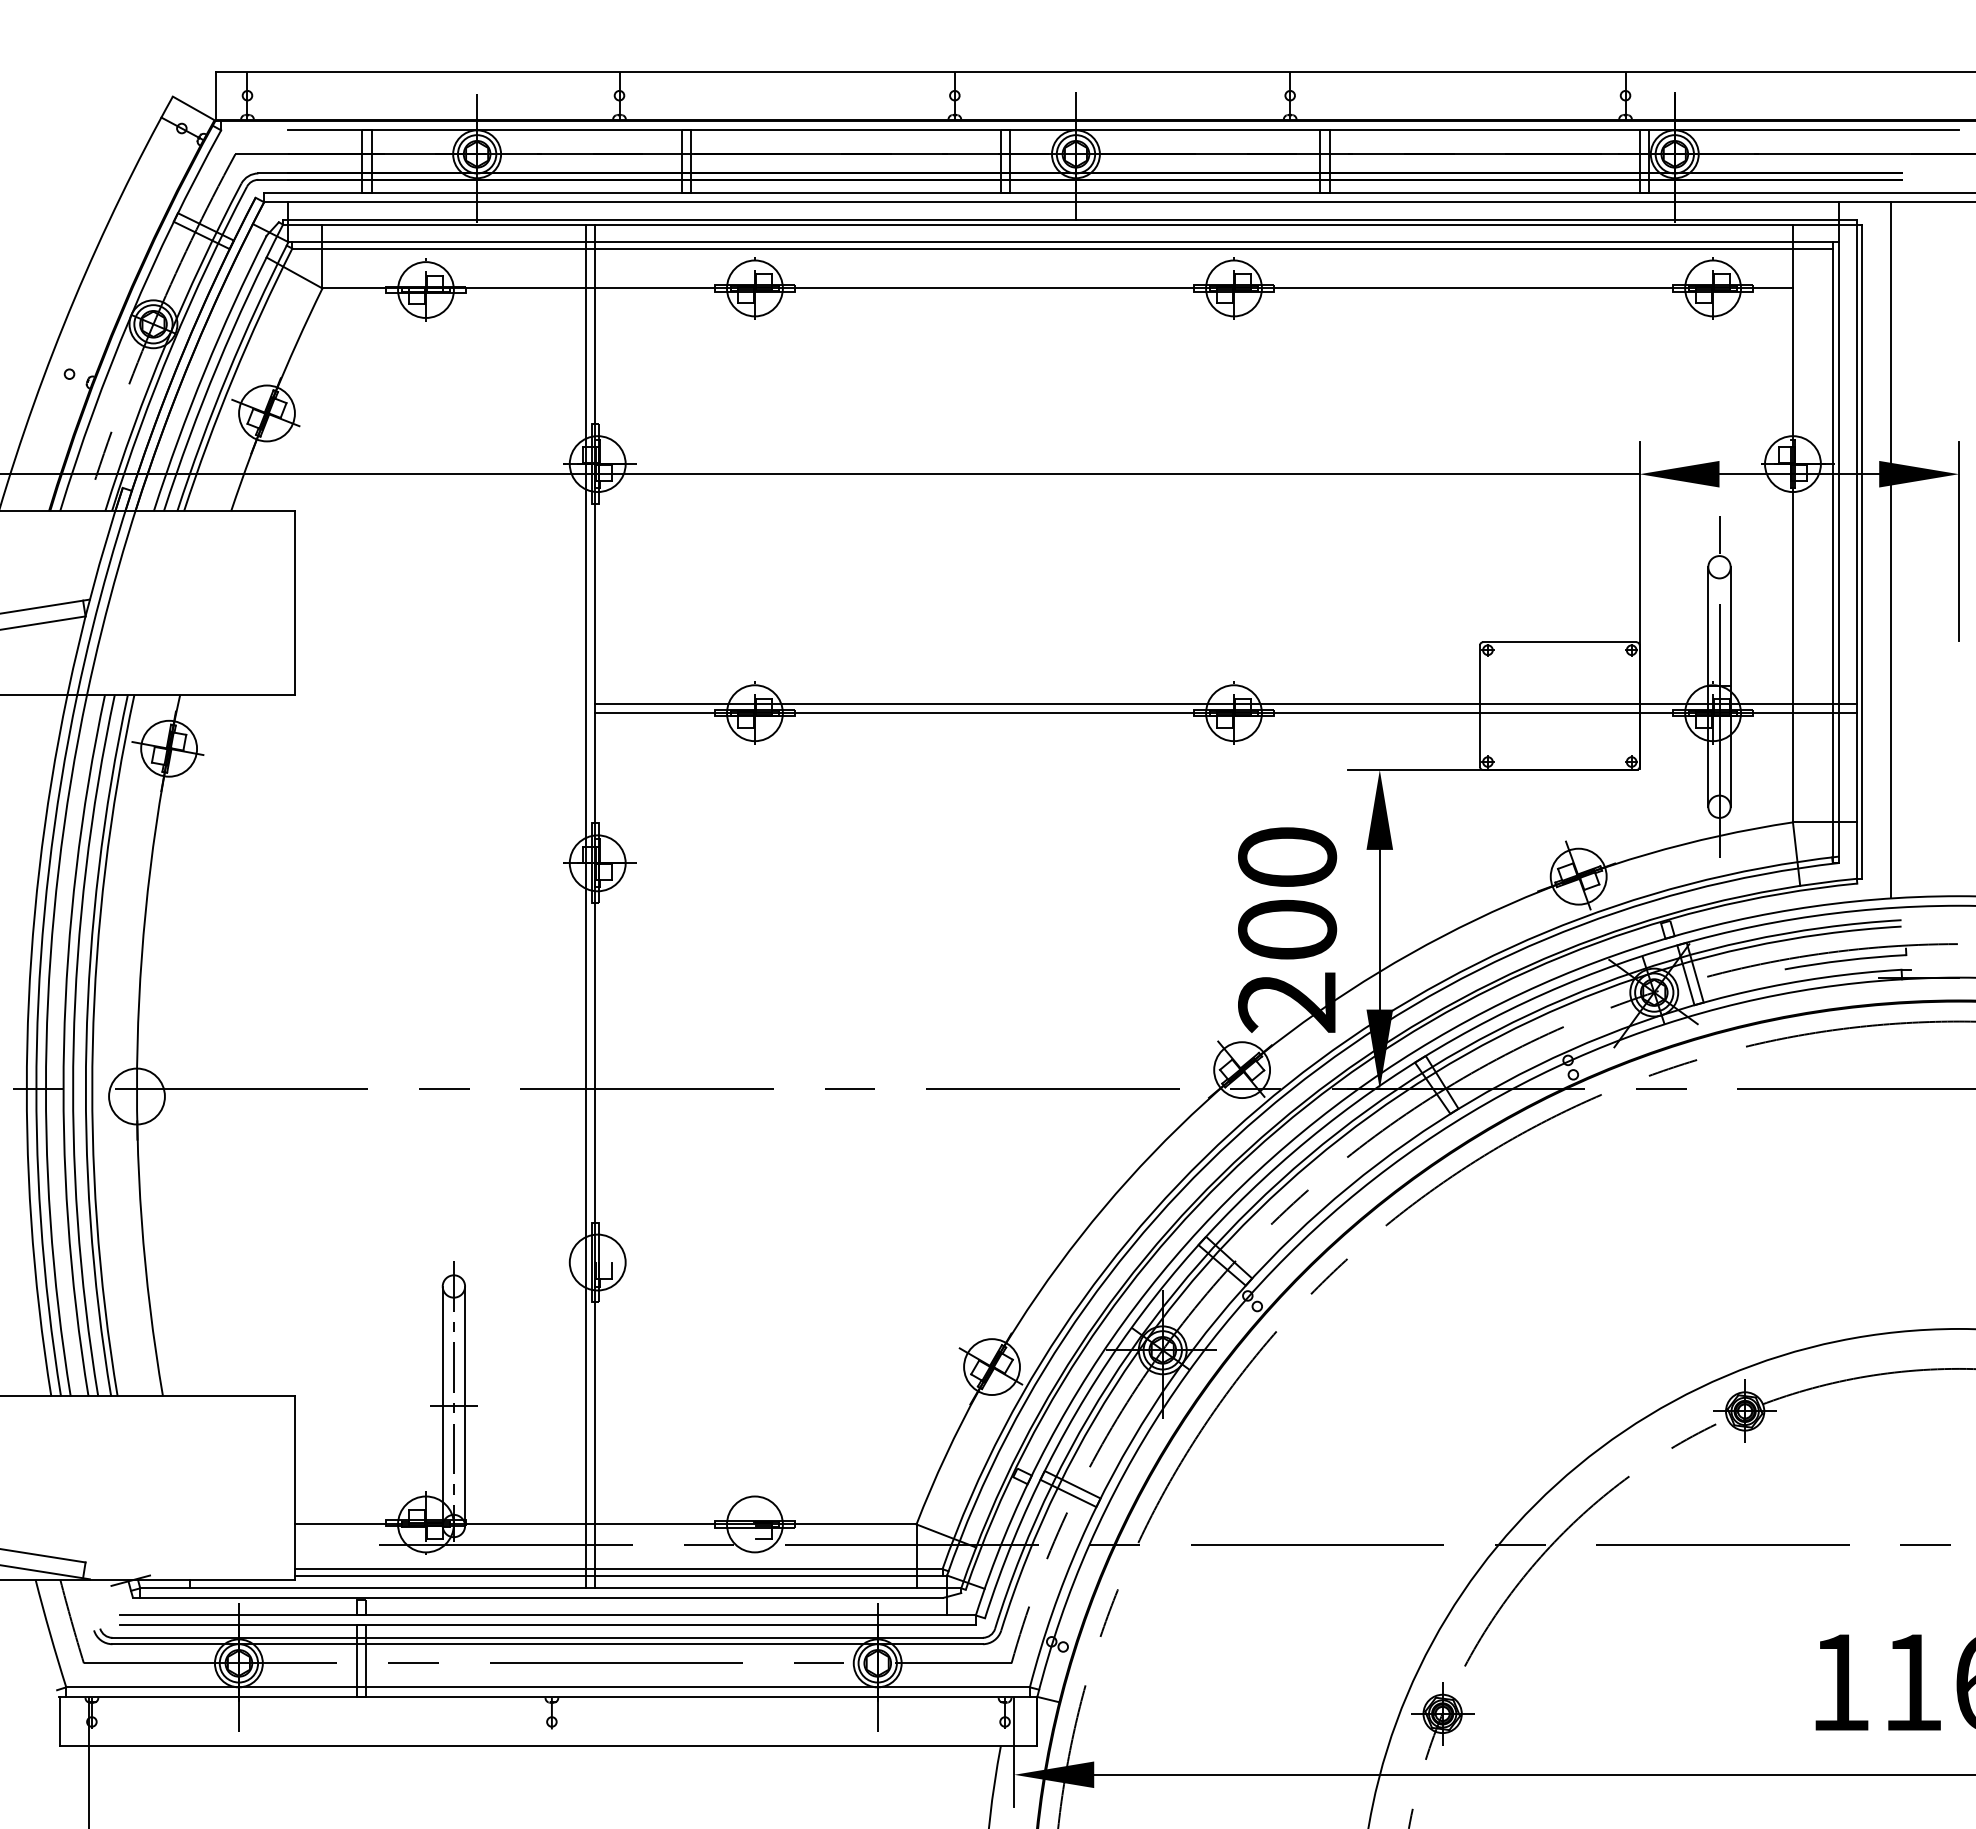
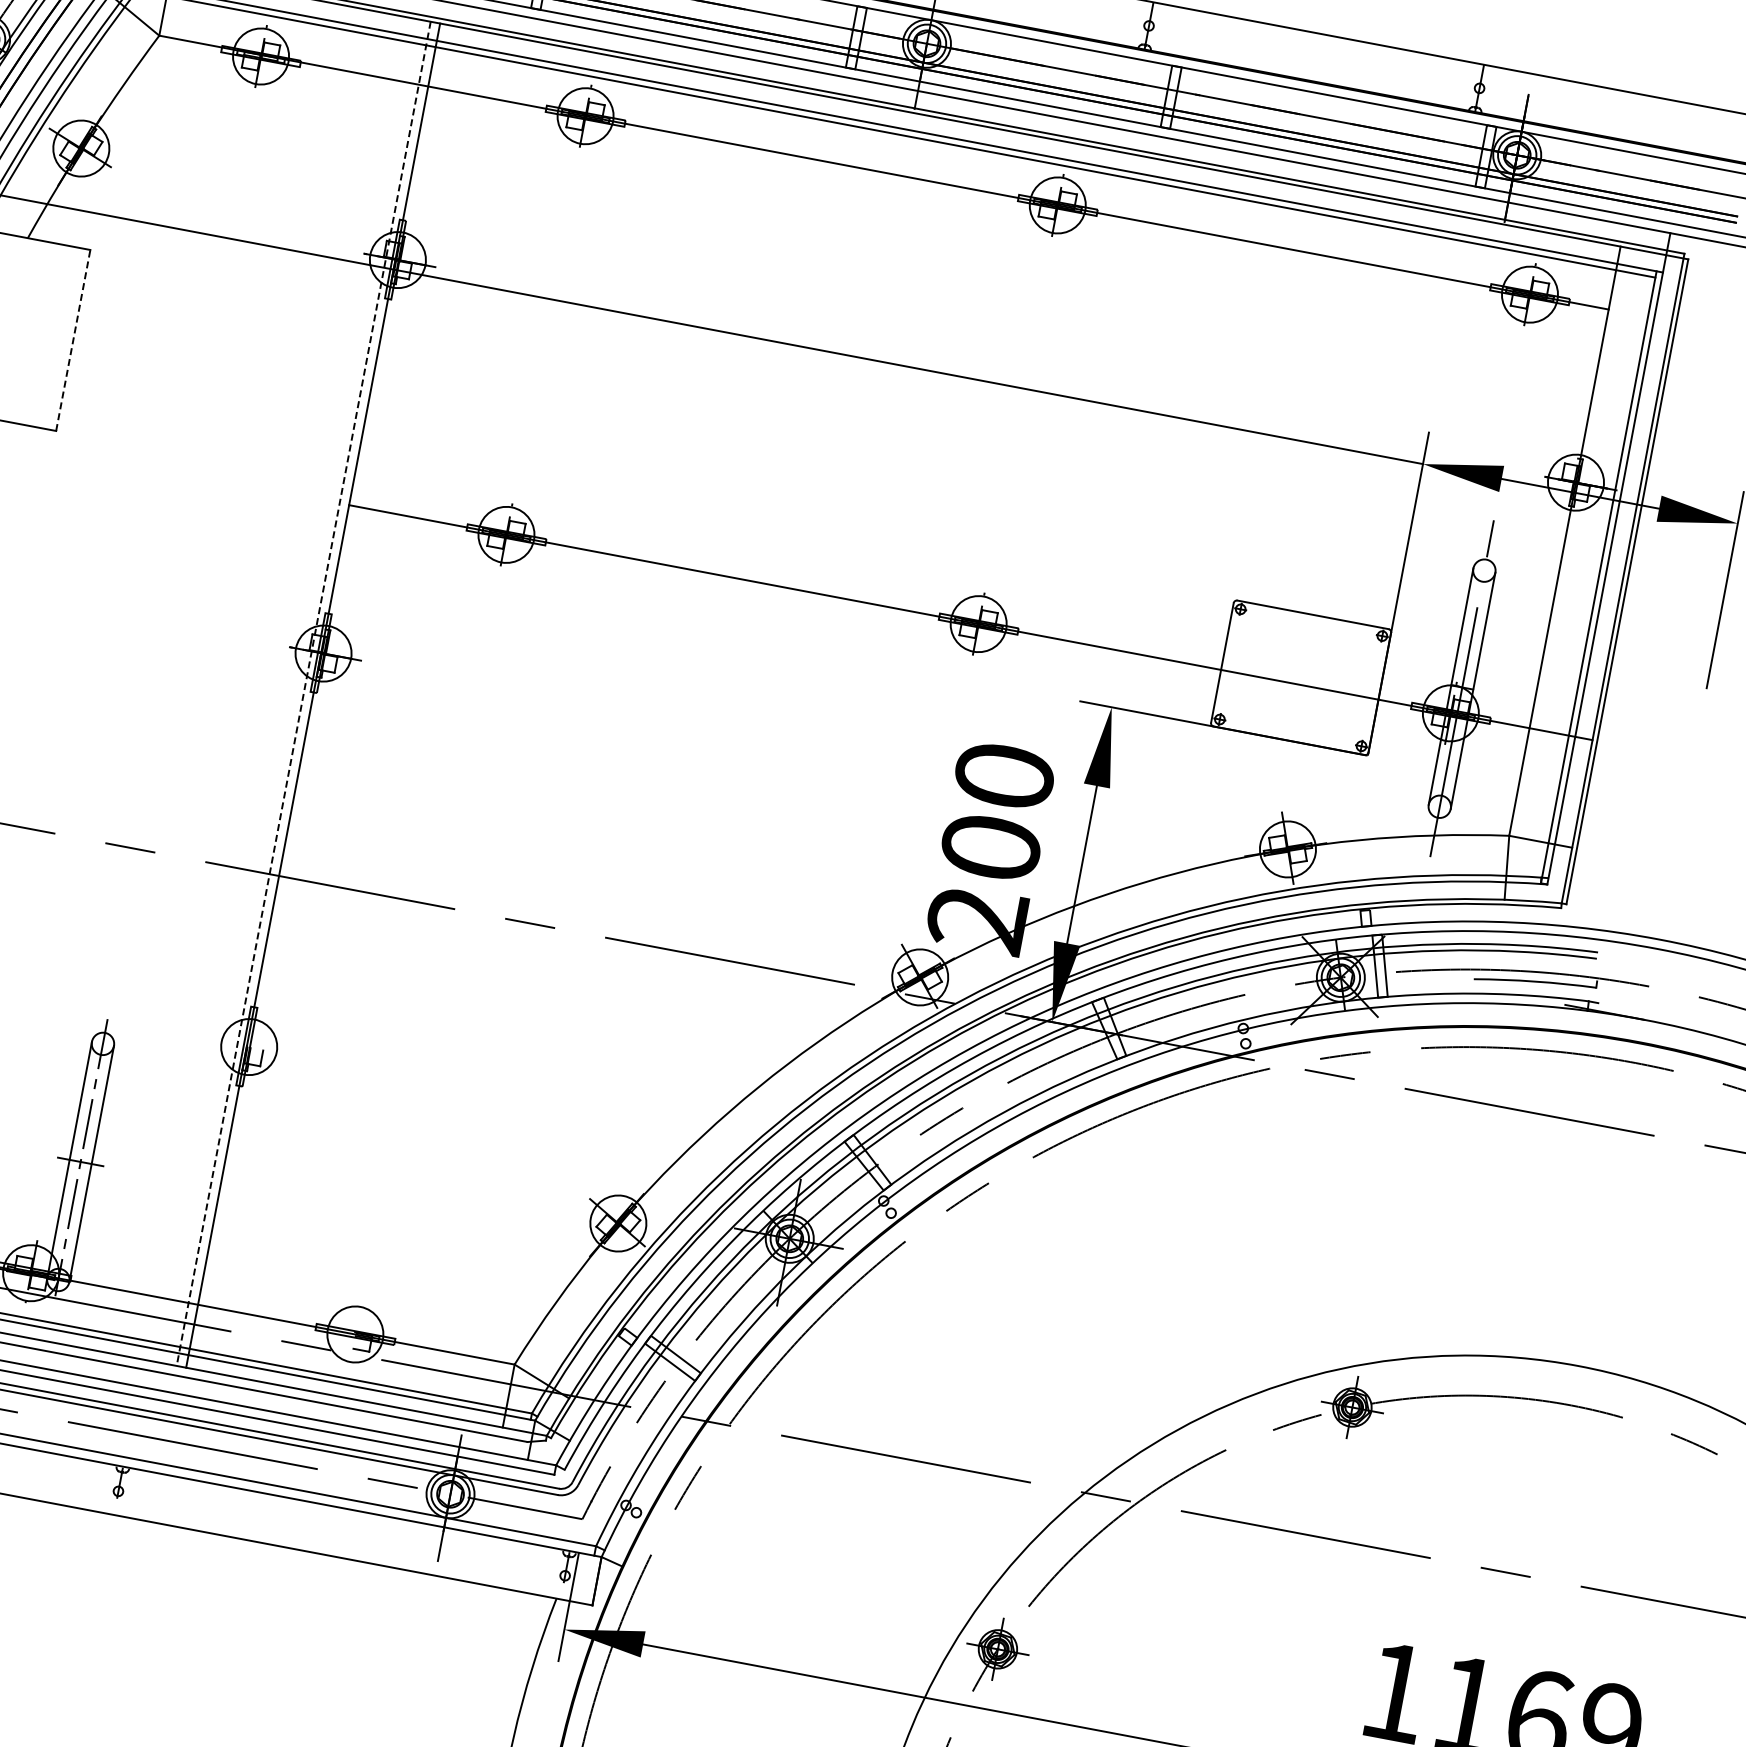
line: (1891, 550) -> (1657, 586), removed
line: (294, 602) -> (73, 340), solid -> dashed
line: (1225, 703) -> (972, 612), removed
line: (585, 906) -> (303, 693), solid -> dashed

